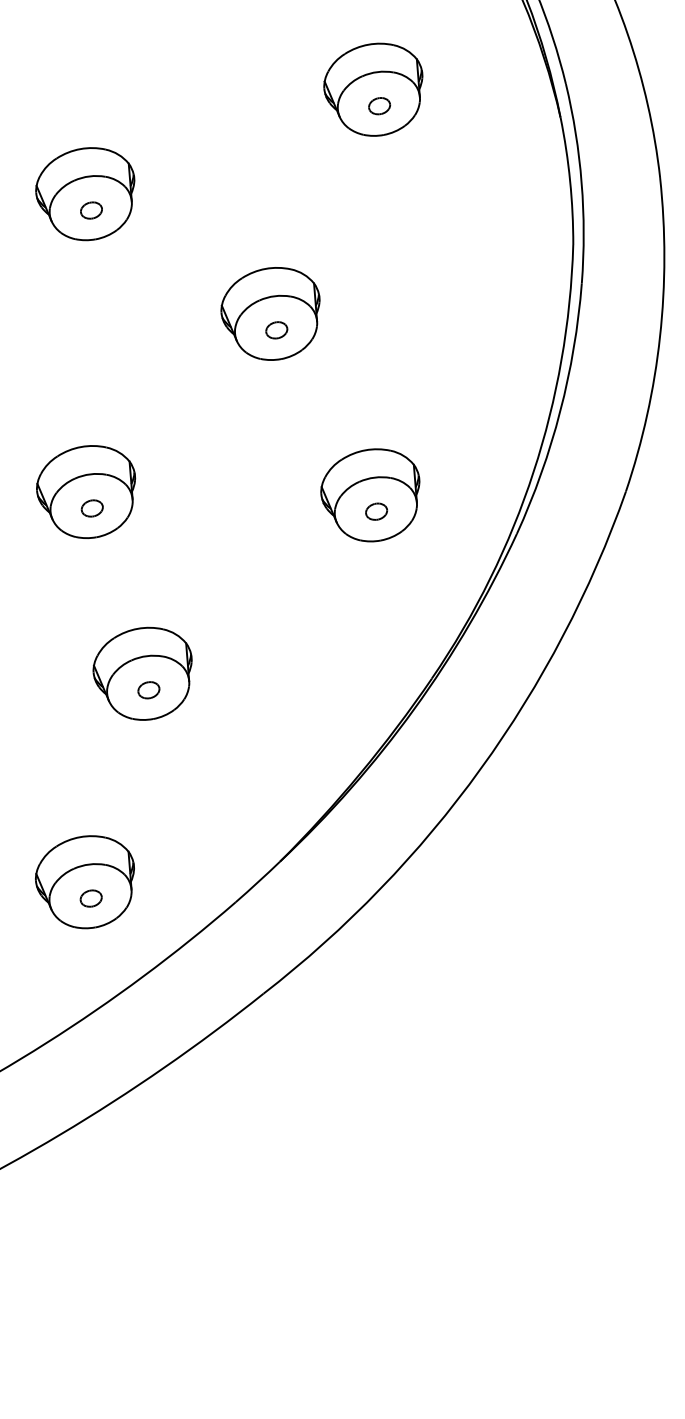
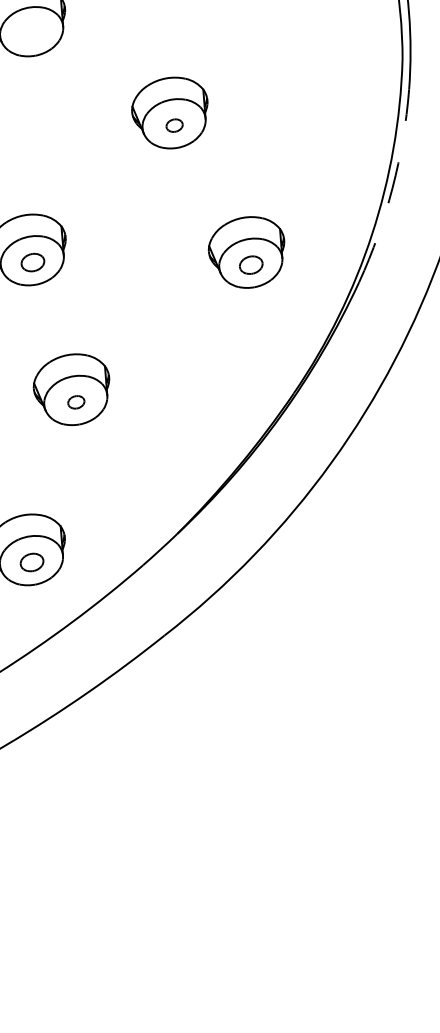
part: (91, 210) -> (32, 33), removed
arc: (560, 411) -> (392, 188), solid -> dashed
part: (91, 508) -> (32, 262), size x1.4
part: (376, 511) -> (251, 264), size x1.4
part: (90, 898) -> (31, 562), size x1.4

